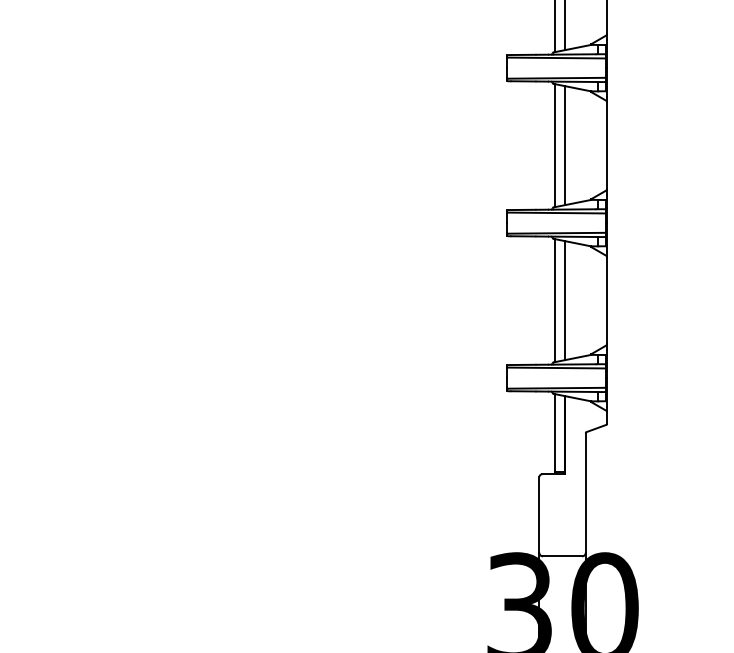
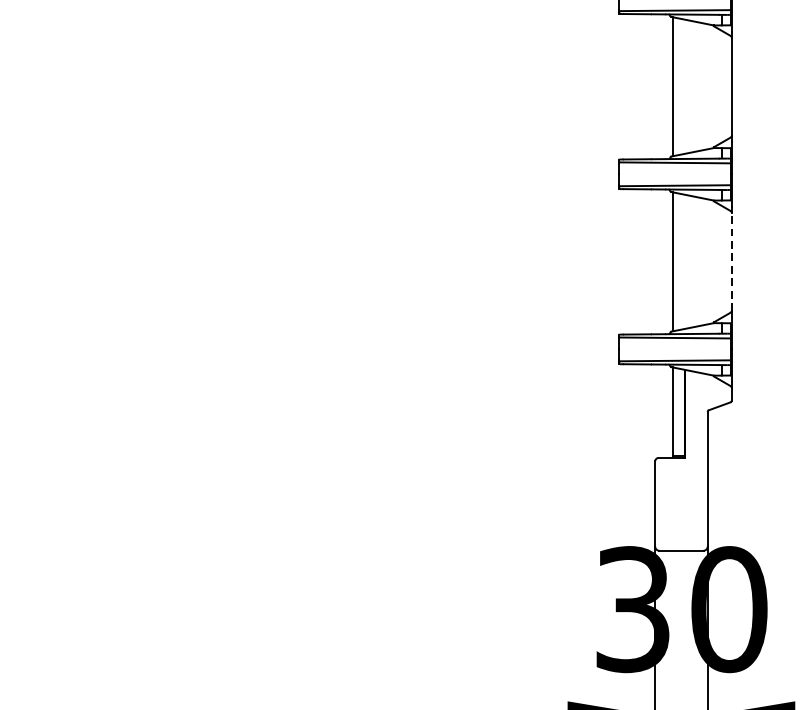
line: (565, 145) -> (684, 86), removed
line: (565, 300) -> (684, 261), removed
line: (607, 300) -> (732, 261), solid -> dashed

